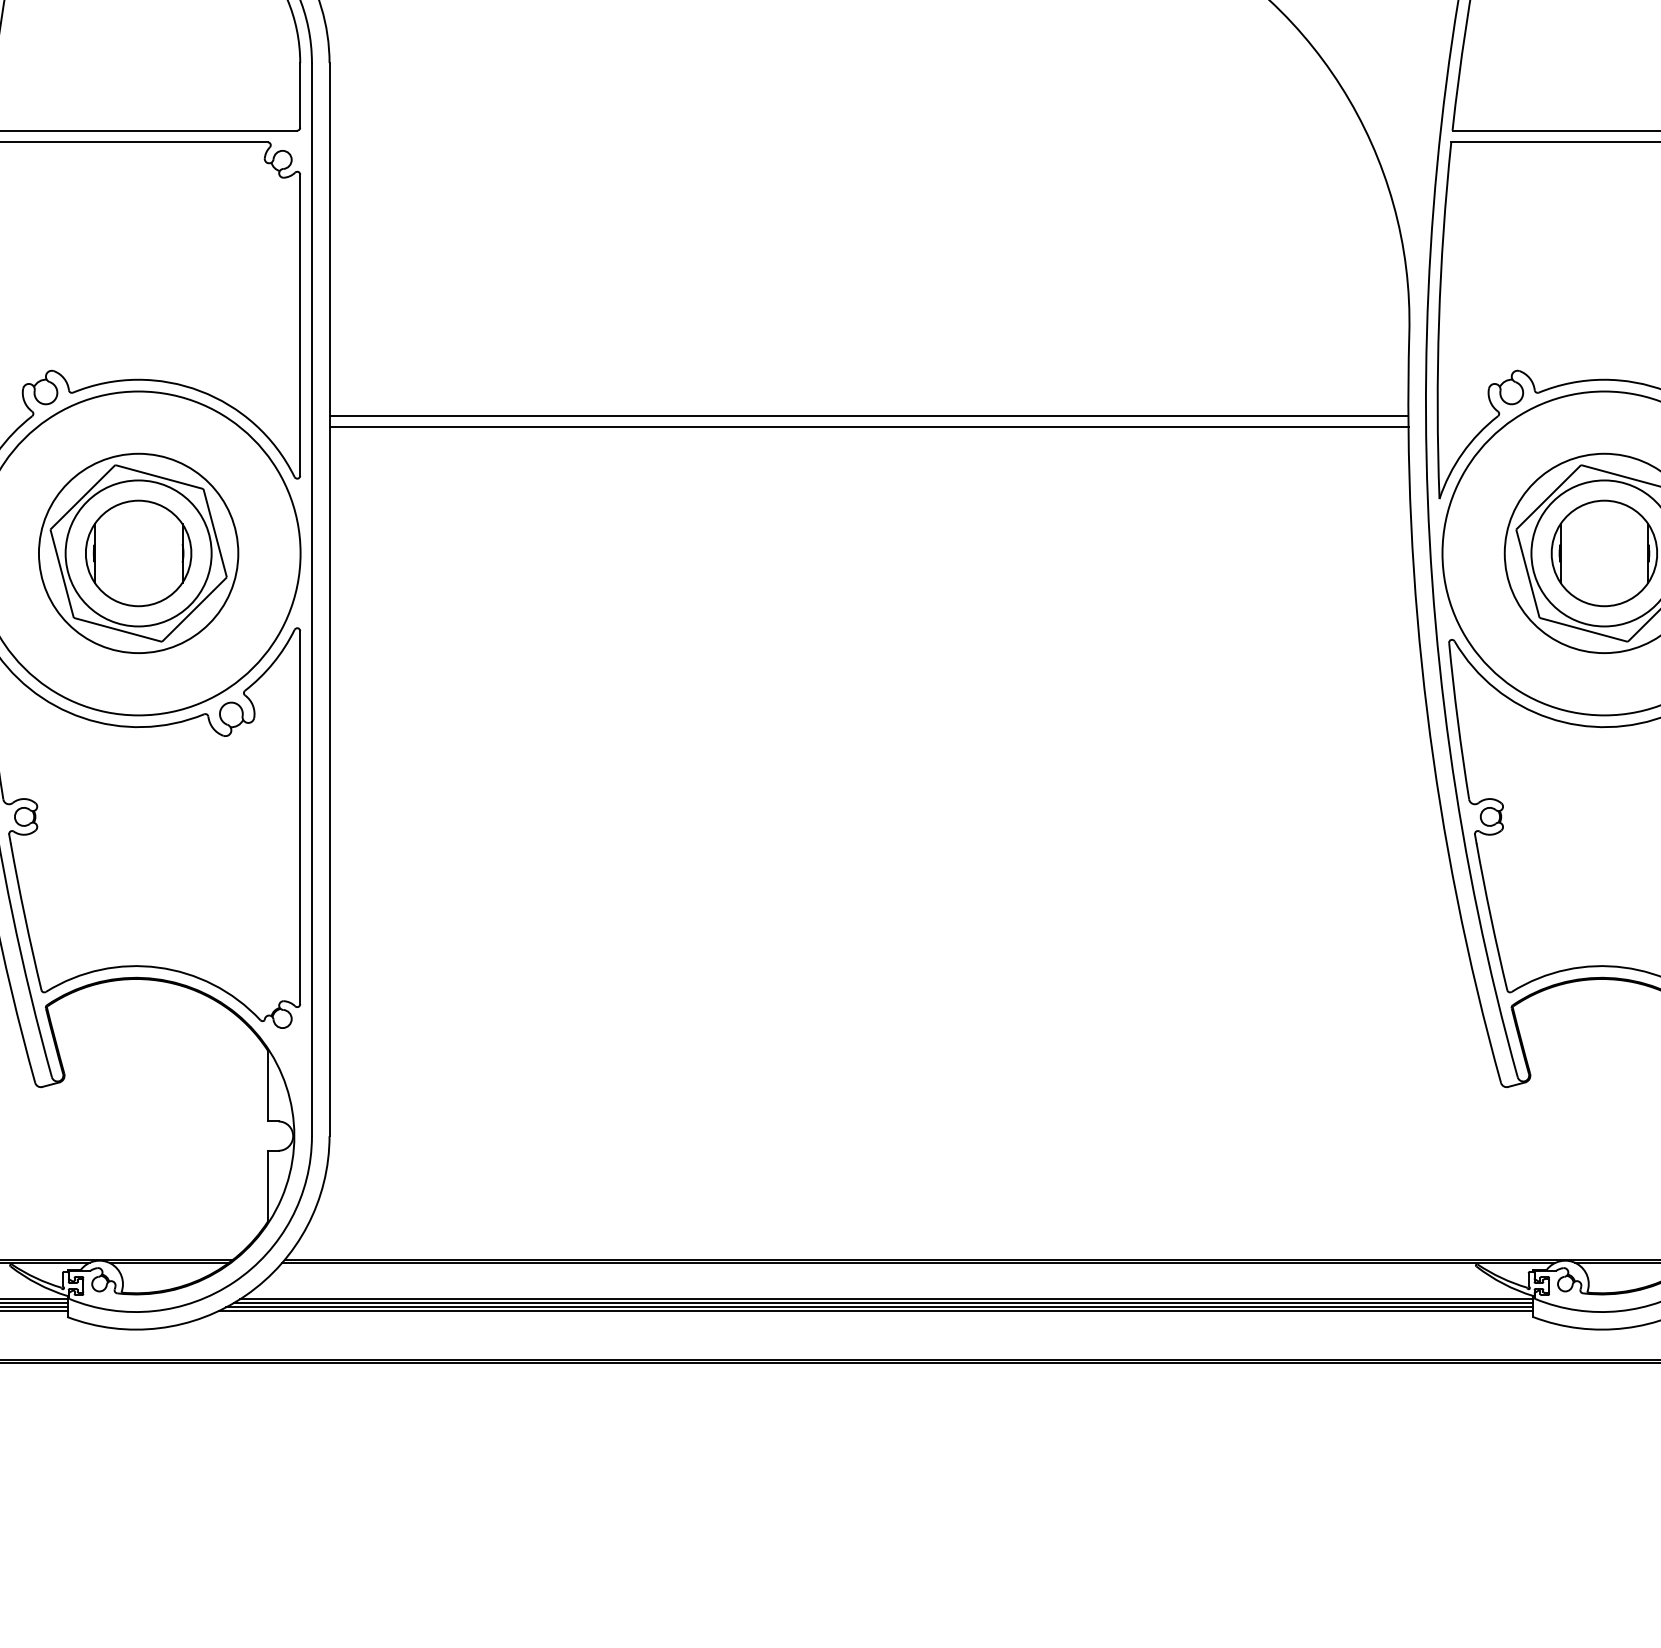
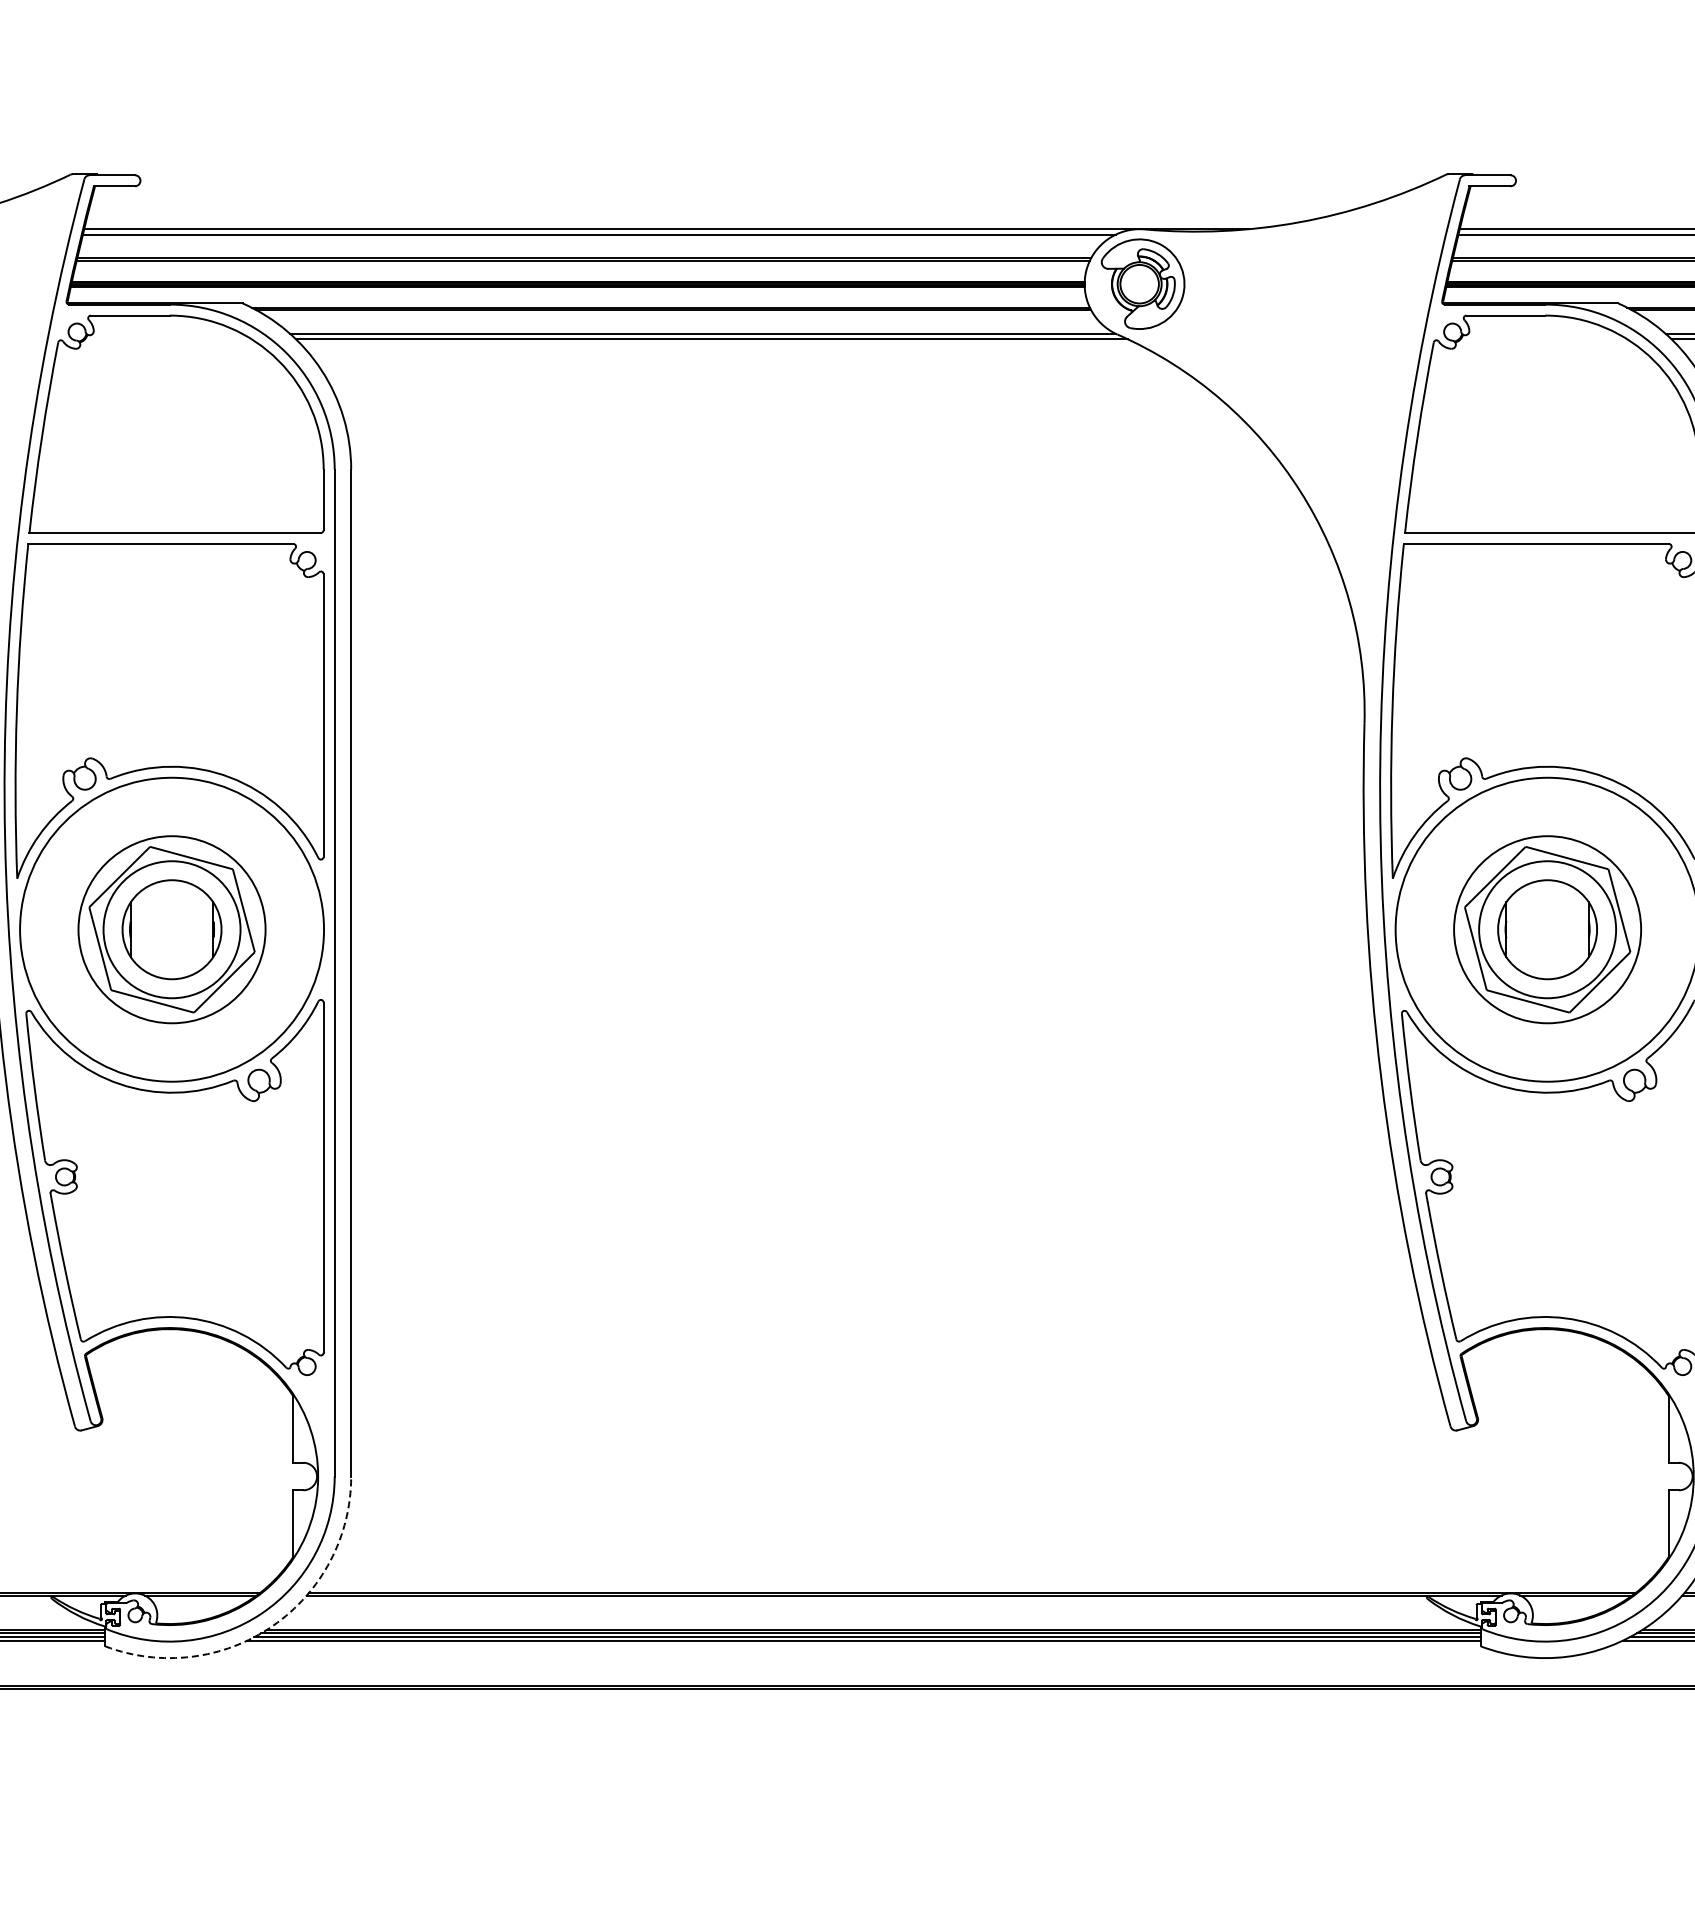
line: (869, 415) -> (857, 800), removed
line: (869, 427) -> (857, 811), removed
arc: (245, 1294) -> (272, 1625), solid -> dashed

